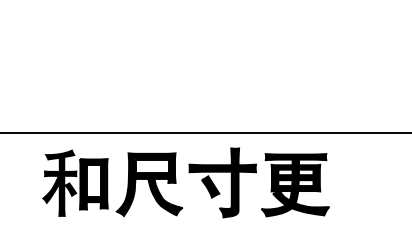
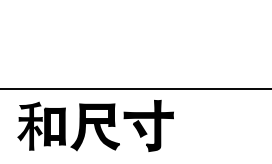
part: (295, 185) -> (201, 127), removed

